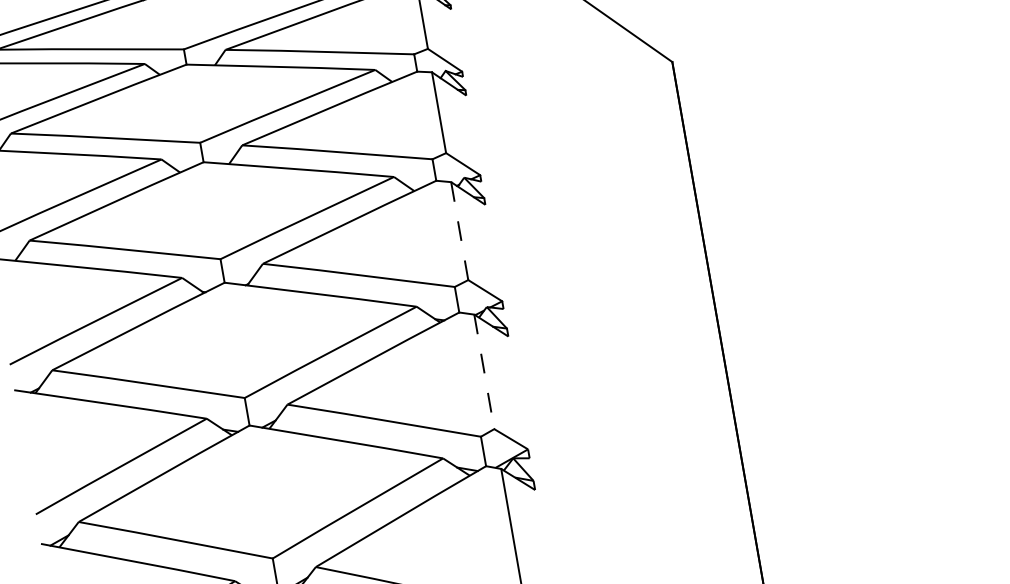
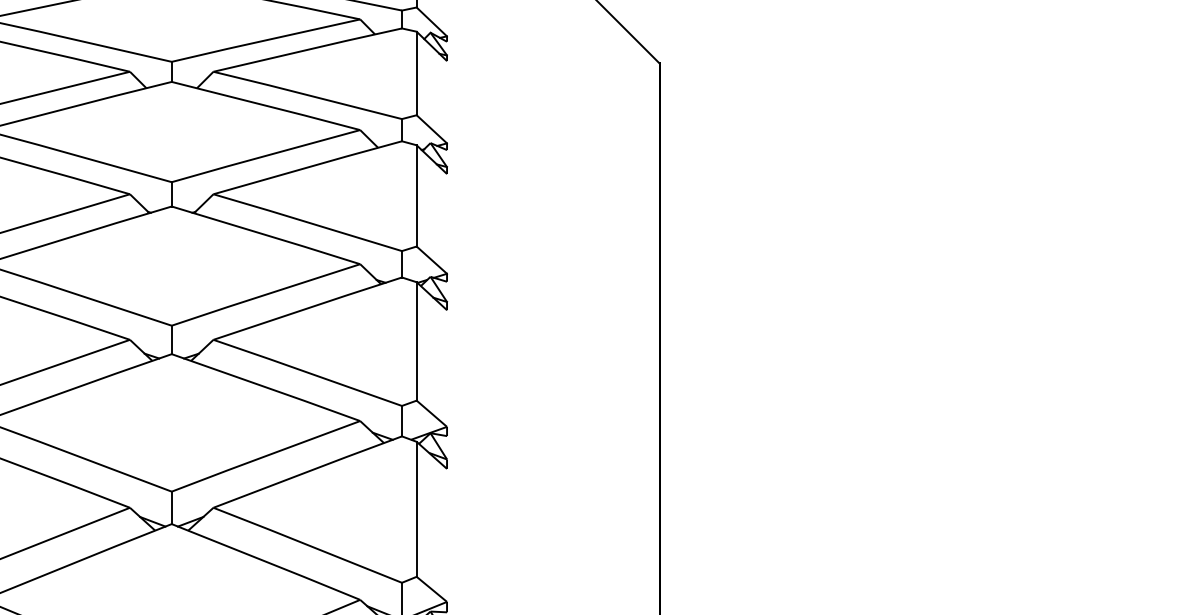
line: (459, 230) -> (416, 195), dashed -> solid
line: (484, 371) -> (416, 341), dashed -> solid

